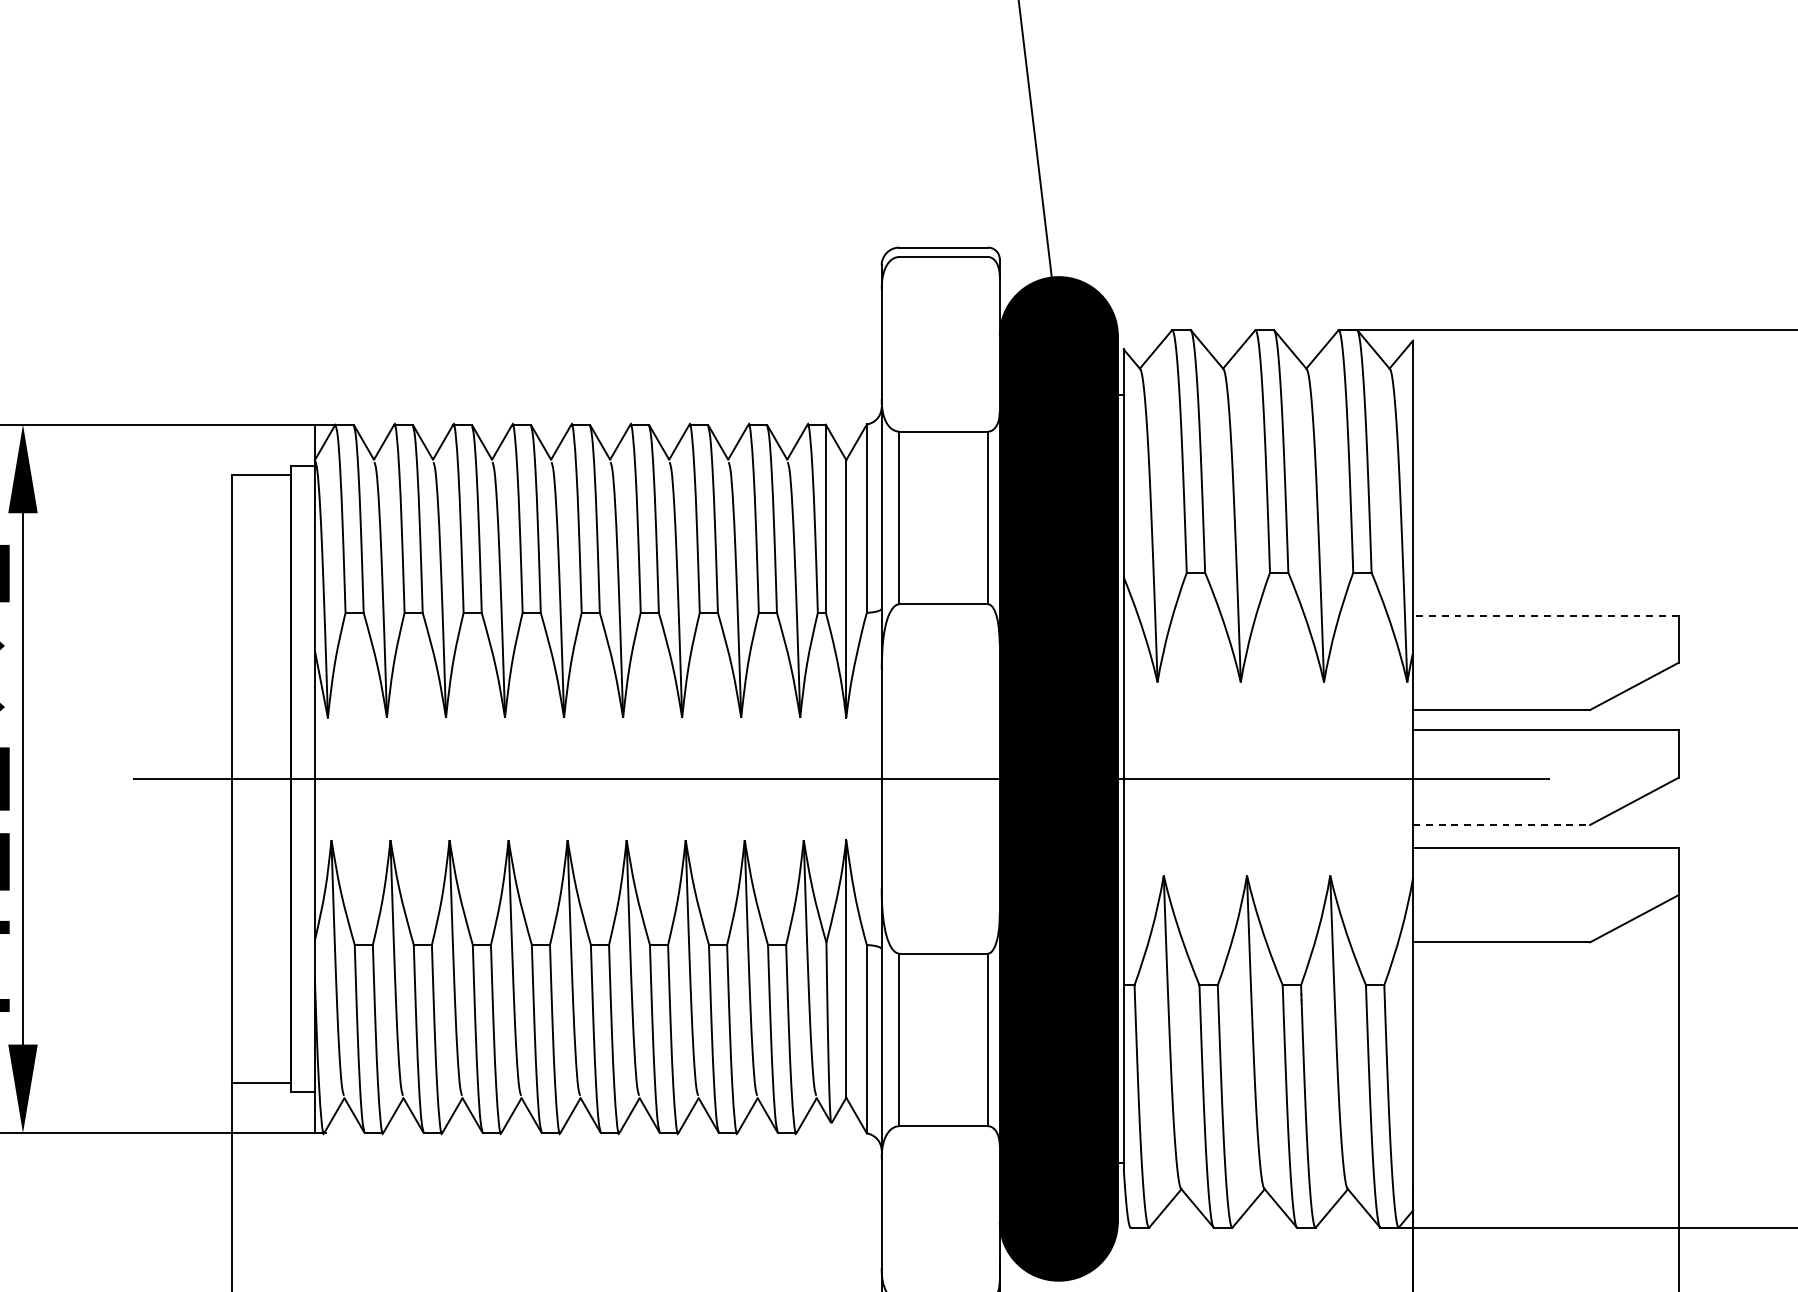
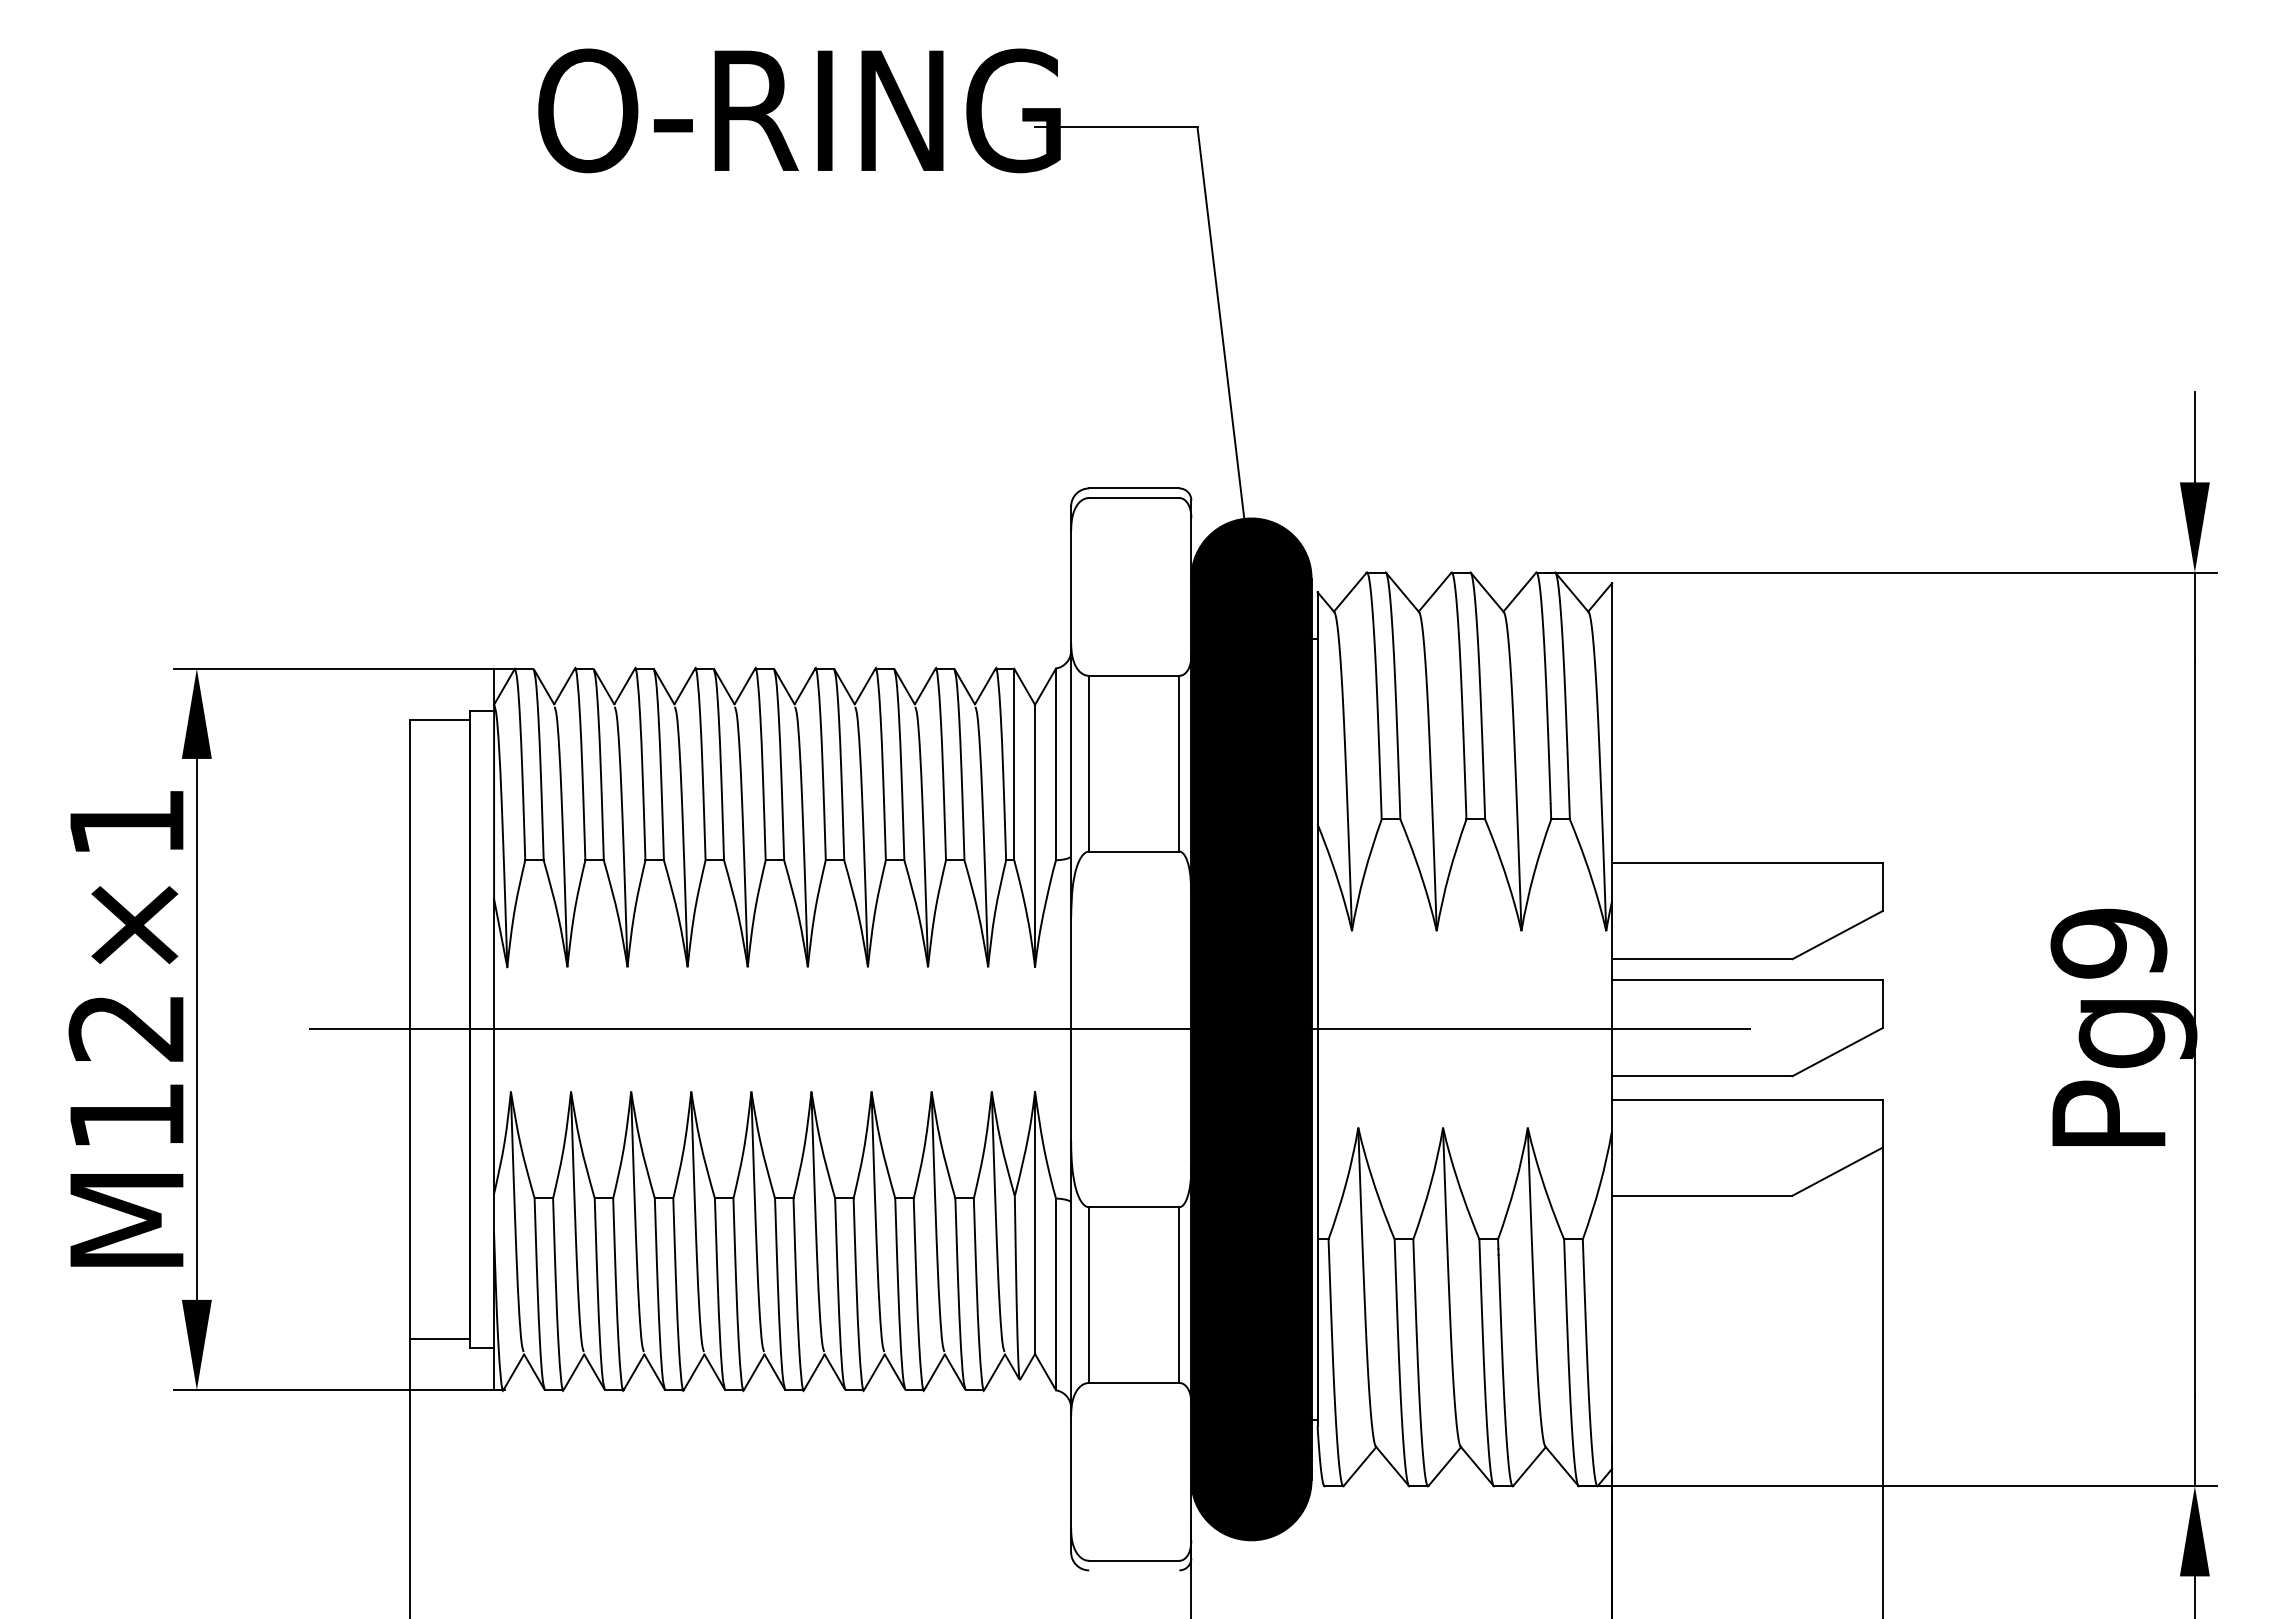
line: (1545, 615) -> (1746, 863), dashed -> solid
line: (1501, 825) -> (1702, 1076), dashed -> solid

